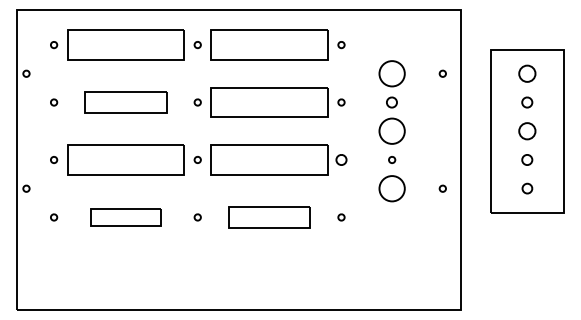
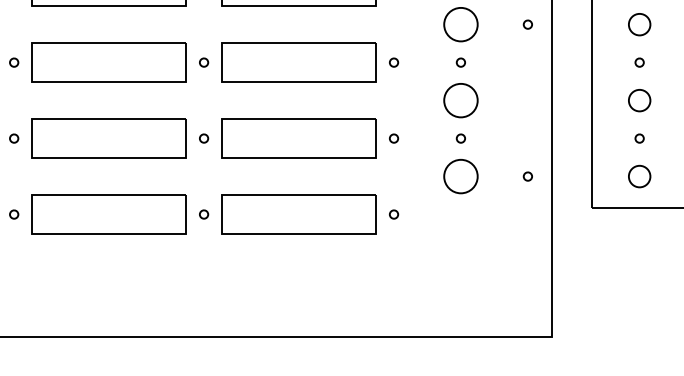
part: (125, 102) -> (108, 62), size x1.43
part: (392, 102) -> (461, 62), size x0.62
part: (527, 102) -> (639, 62), size x0.62
part: (341, 159) -> (394, 137), size x0.62
part: (527, 159) -> (639, 137), size x0.62
part: (527, 188) -> (639, 176), size x1.67
part: (125, 217) -> (108, 214), size x1.67
part: (269, 217) -> (298, 214), size x1.43

